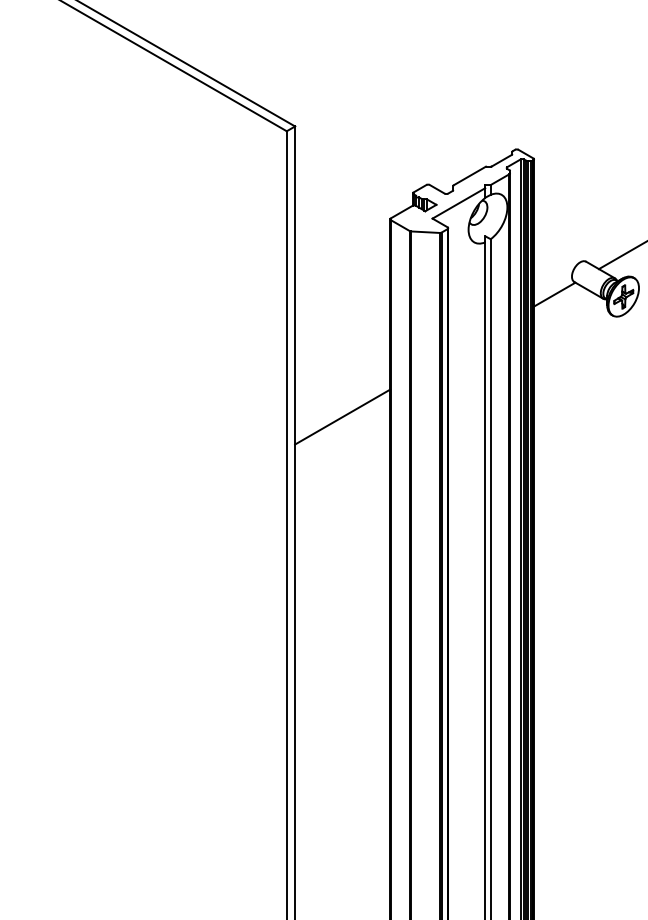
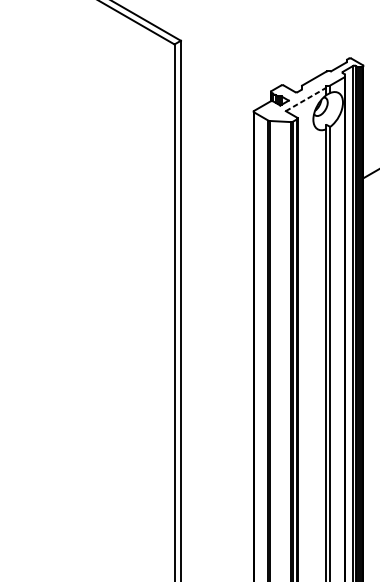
line: (459, 203) -> (306, 99), solid -> dashed
line: (342, 416) -> (217, 262), removed

